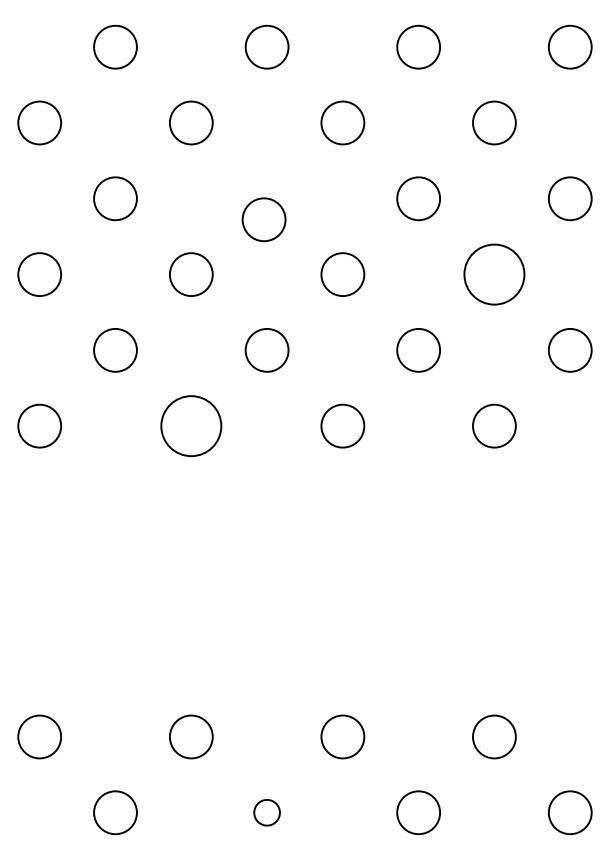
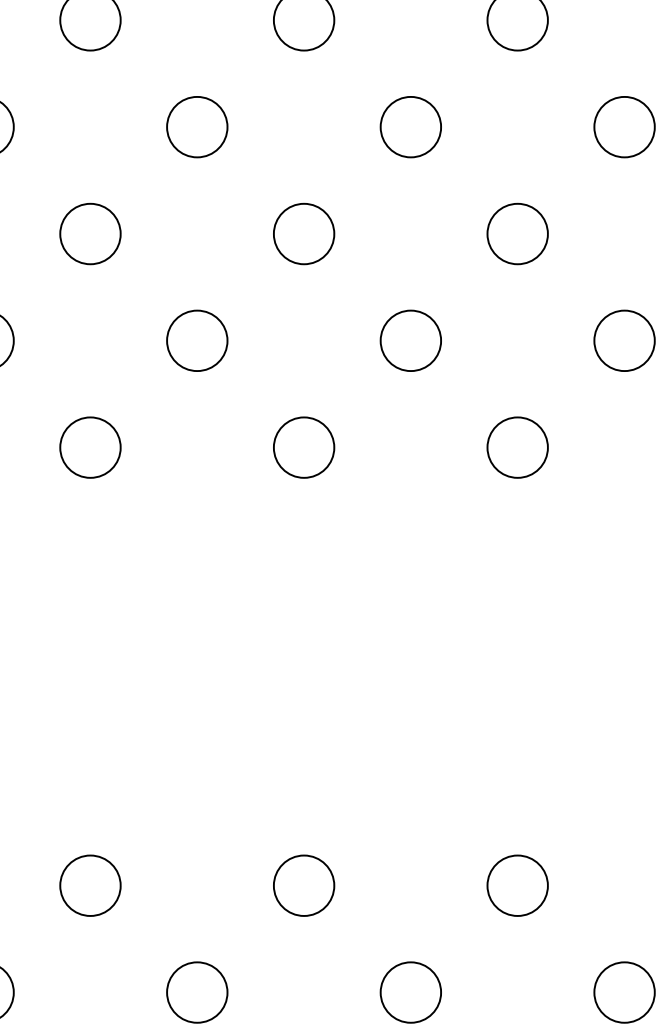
circle: (263, 219) -> (196, 126), moved
circle: (494, 274) -> (517, 233), size x0.71
circle: (190, 425) -> (89, 446), size x0.71
circle: (266, 812) -> (196, 992), size x1.67

